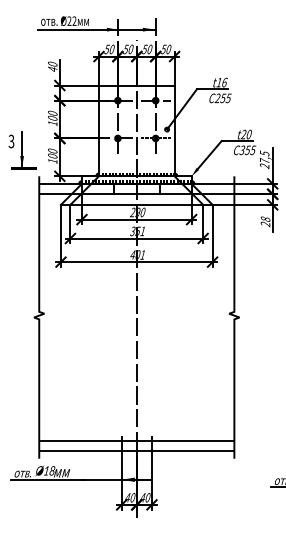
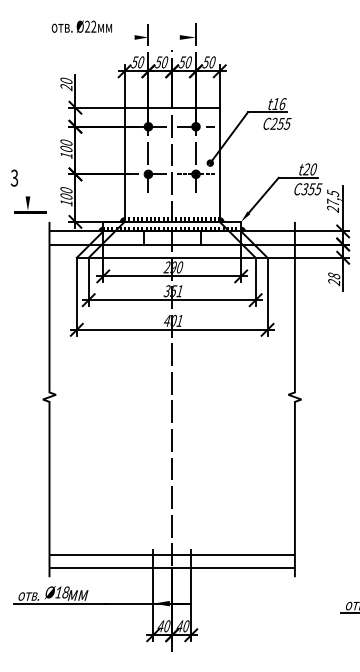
line: (96, 29) -> (121, 37), removed
text: (52, 69) -> (66, 87), 40 -> 20
line: (22, 149) -> (28, 188), removed

